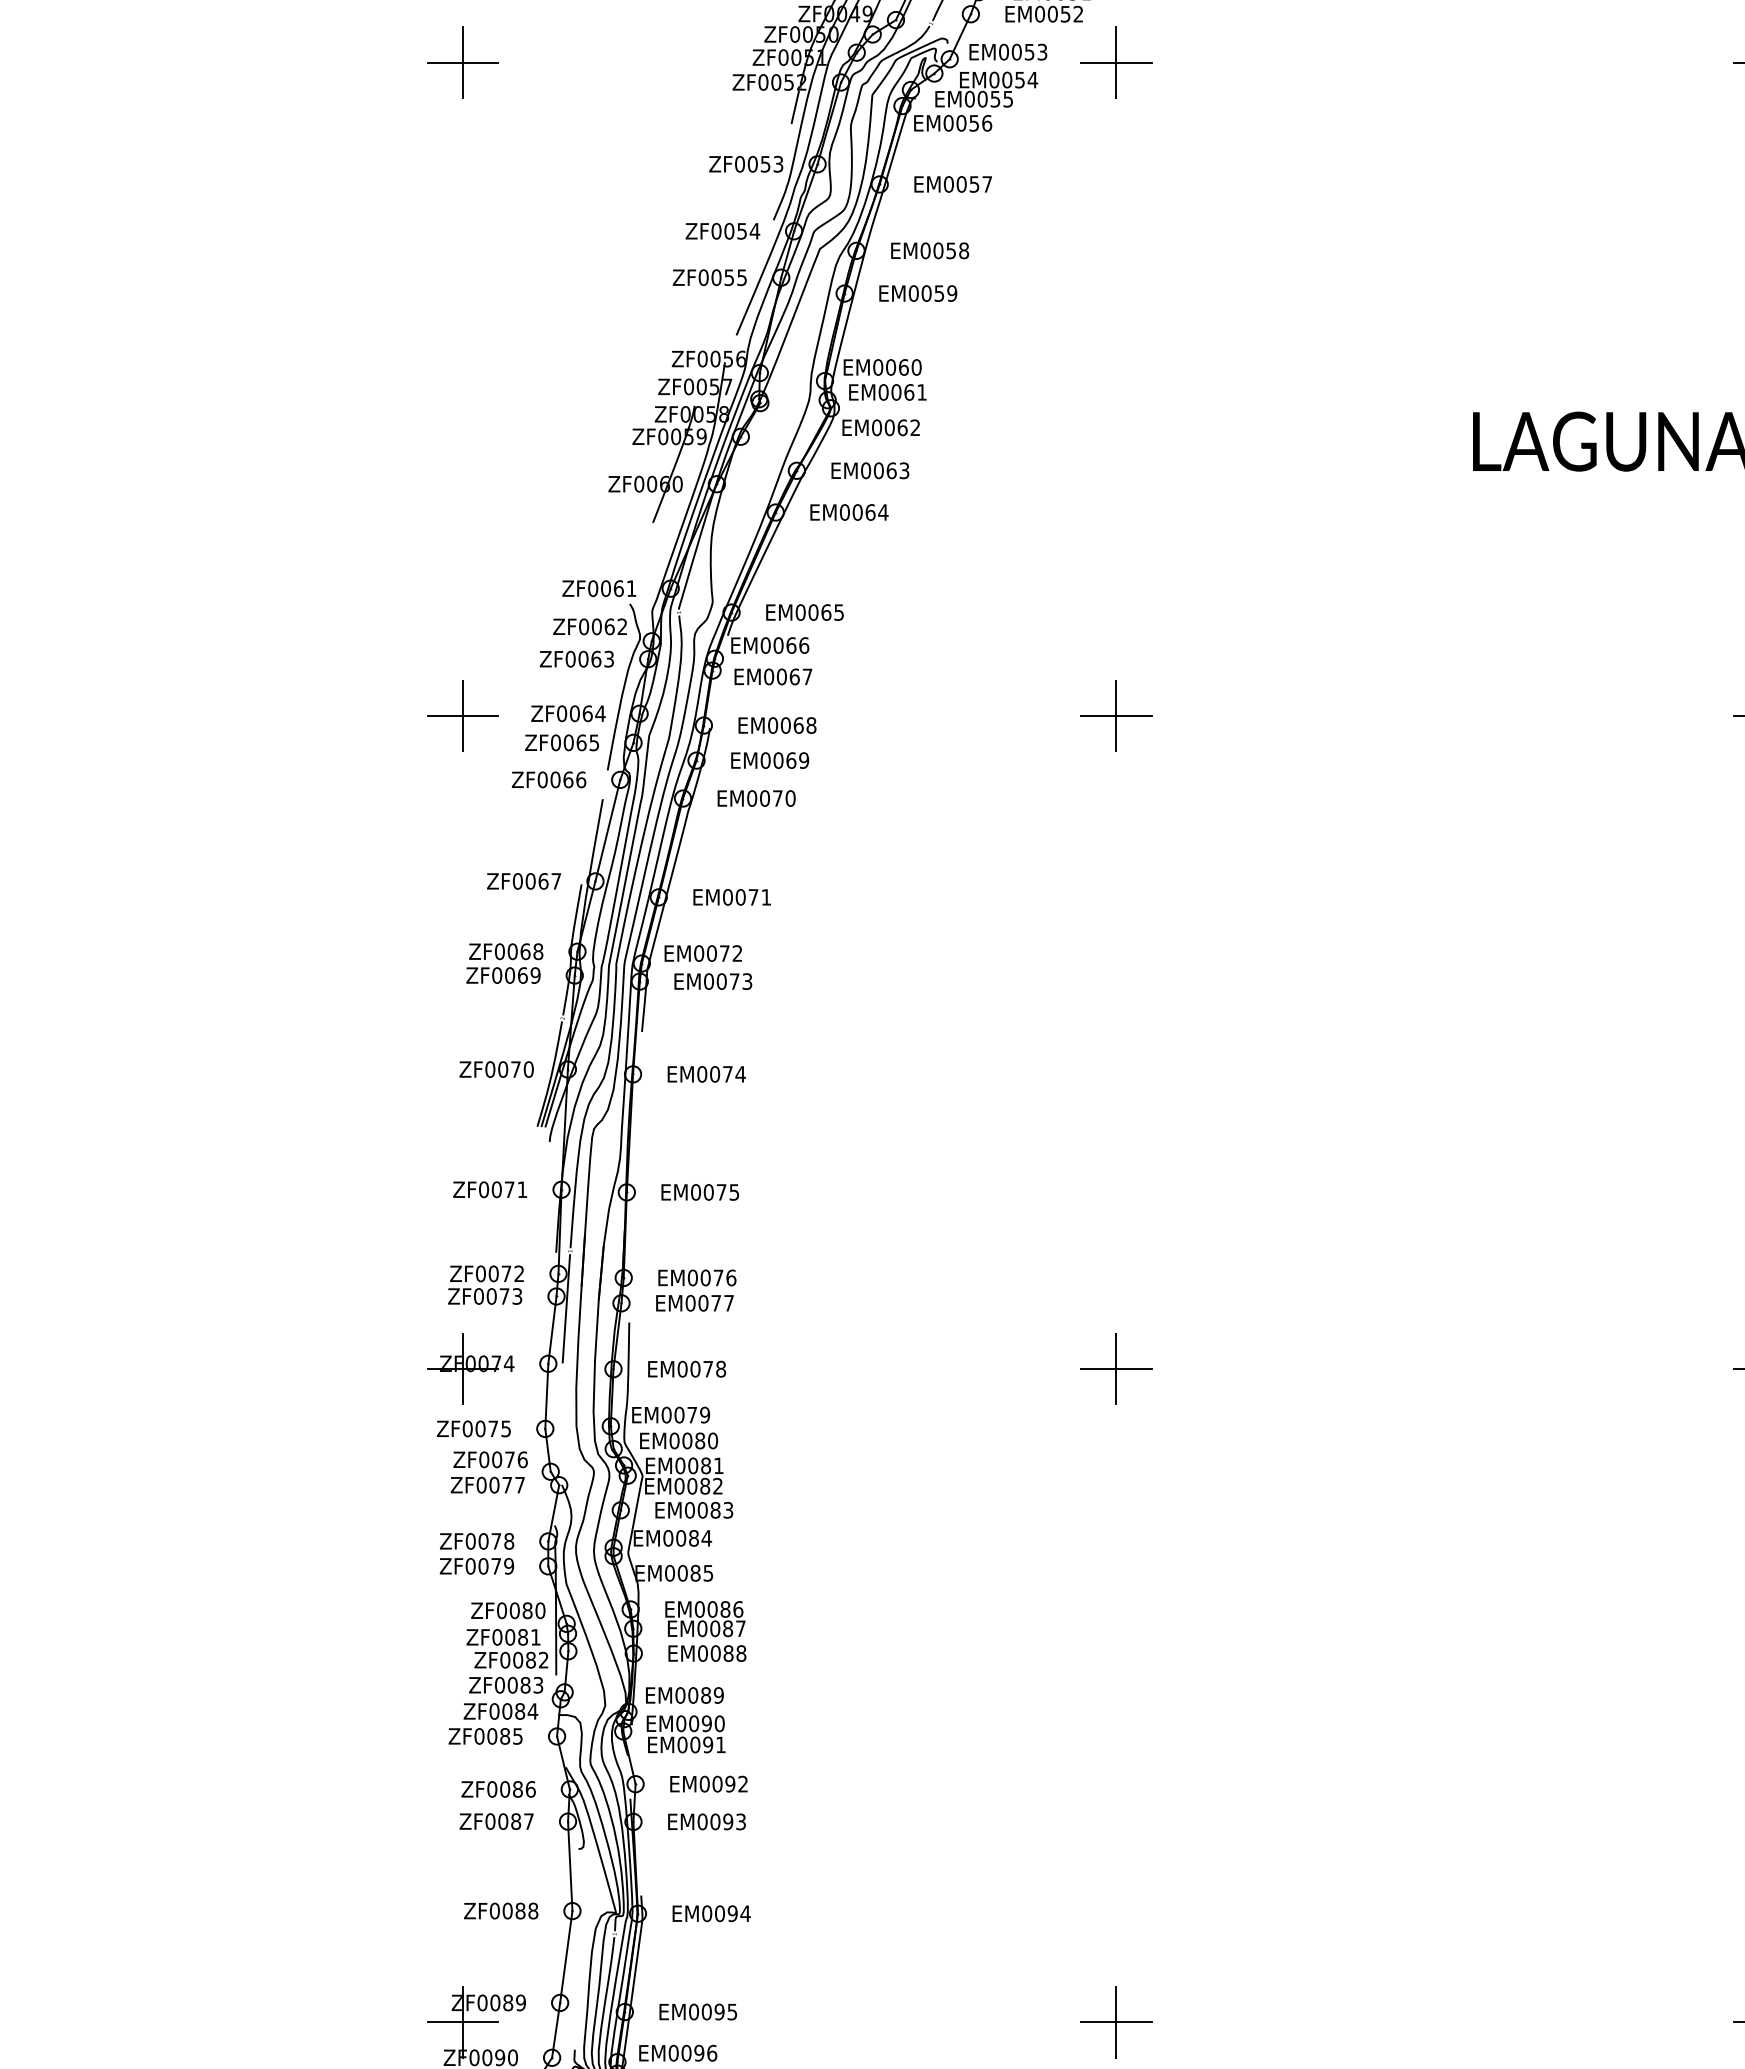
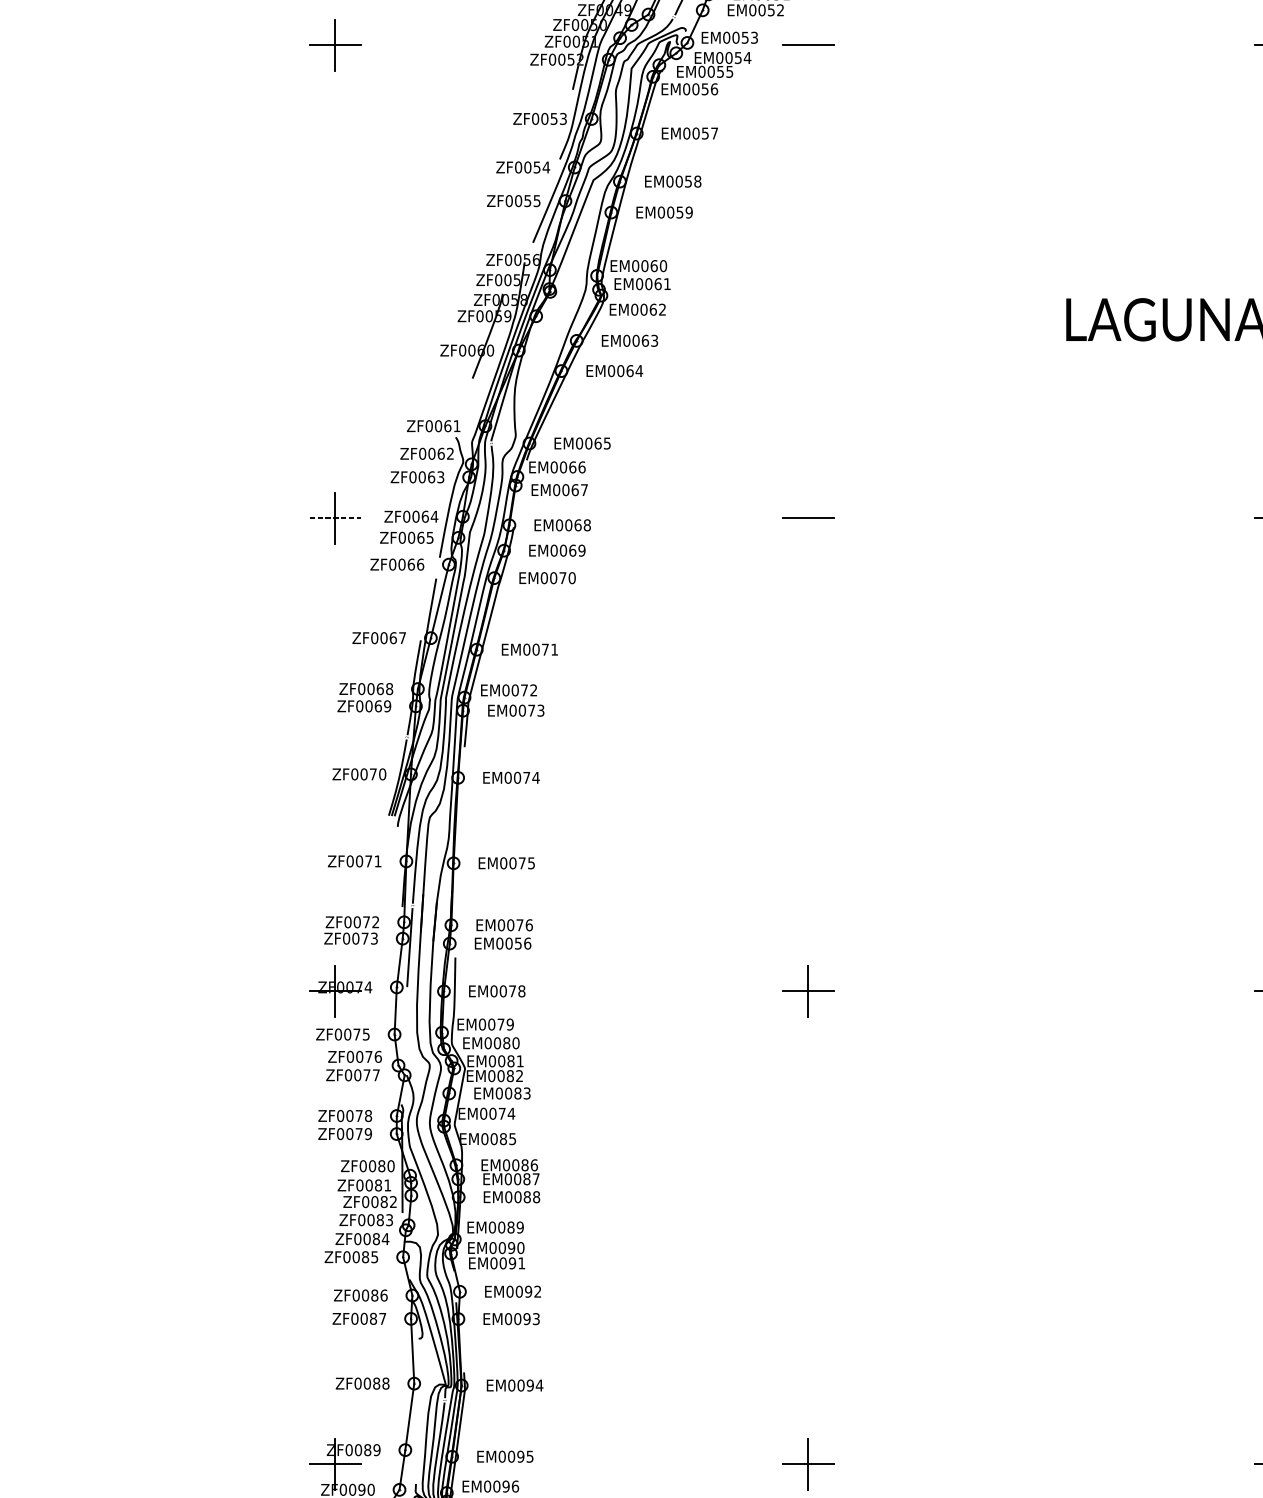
line: (1116, 62) -> (808, 45), removed
line: (463, 715) -> (335, 518), solid -> dashed
line: (1116, 715) -> (808, 518), removed
text: (722, 1302) -> (522, 943), EM0077 -> EM0056
text: (693, 1538) -> (501, 1113), EM0084 -> EM0074

